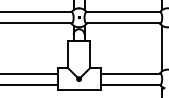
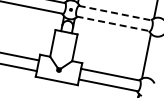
line: (123, 12) -> (115, 13), solid -> dashed
line: (123, 23) -> (113, 24), solid -> dashed

